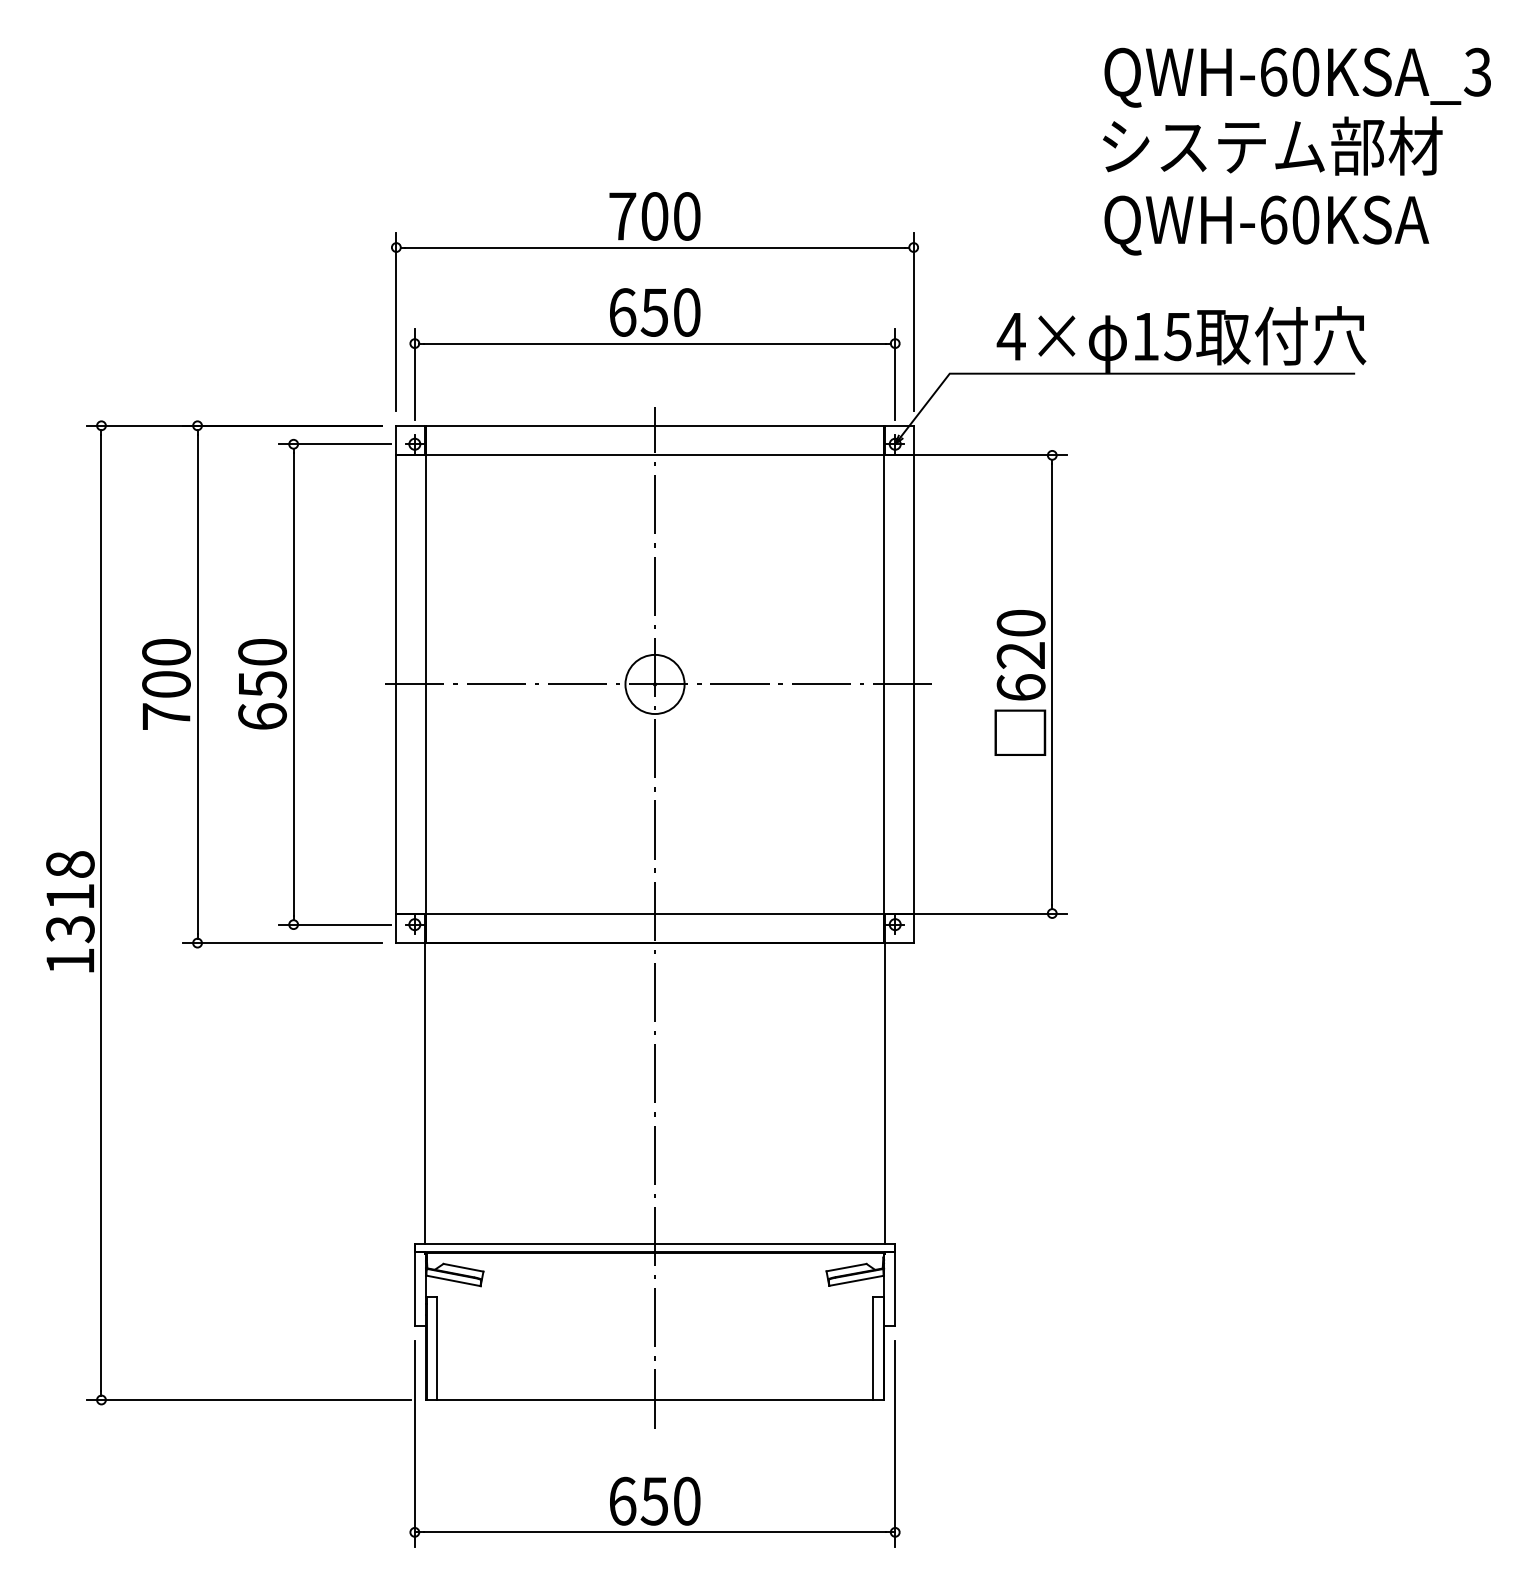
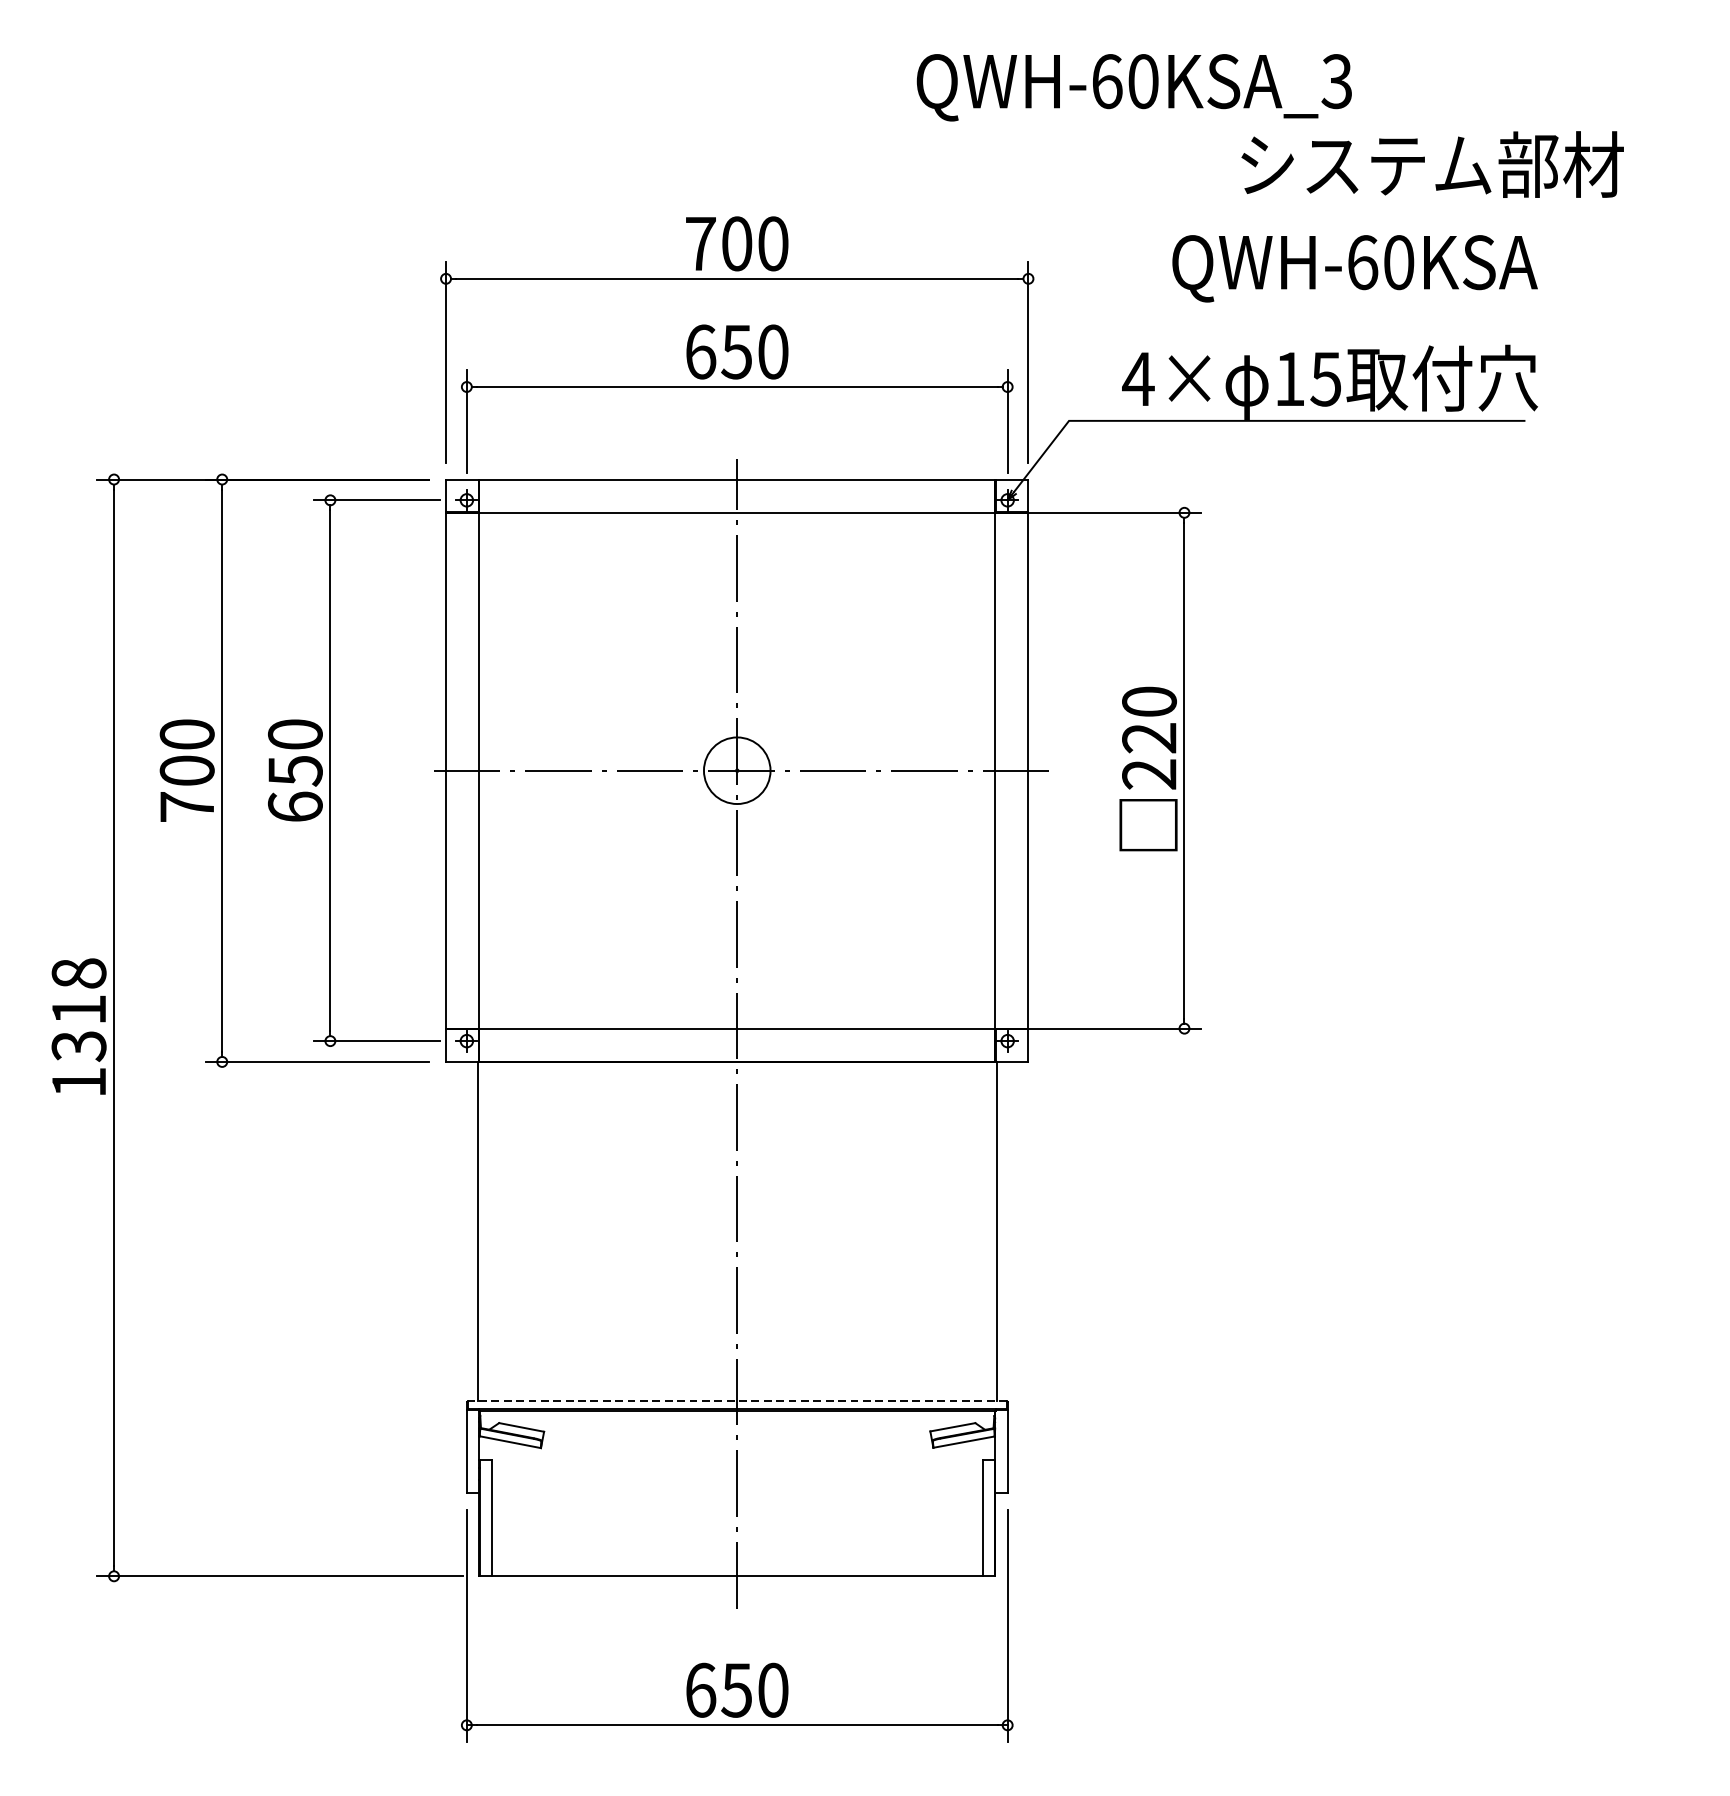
text: (1297, 77) -> (1134, 87), moved
text: (1266, 225) -> (1354, 268), moved
text: (1020, 687) -> (1148, 774), 620 -> 220
line: (655, 1244) -> (737, 1401), solid -> dashed

